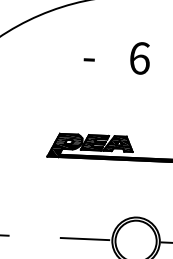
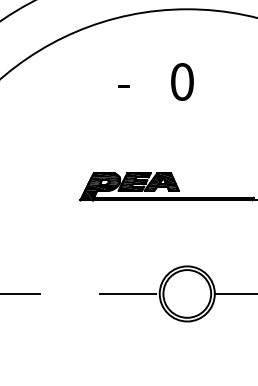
text: (139, 57) -> (182, 81), 6 -> 0

